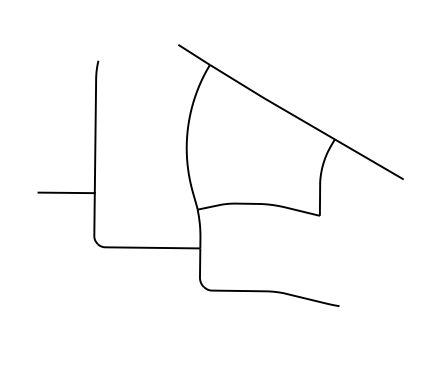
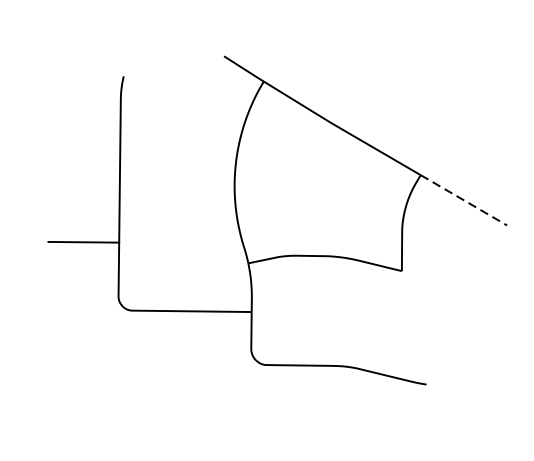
line: (369, 159) -> (464, 200), solid -> dashed

